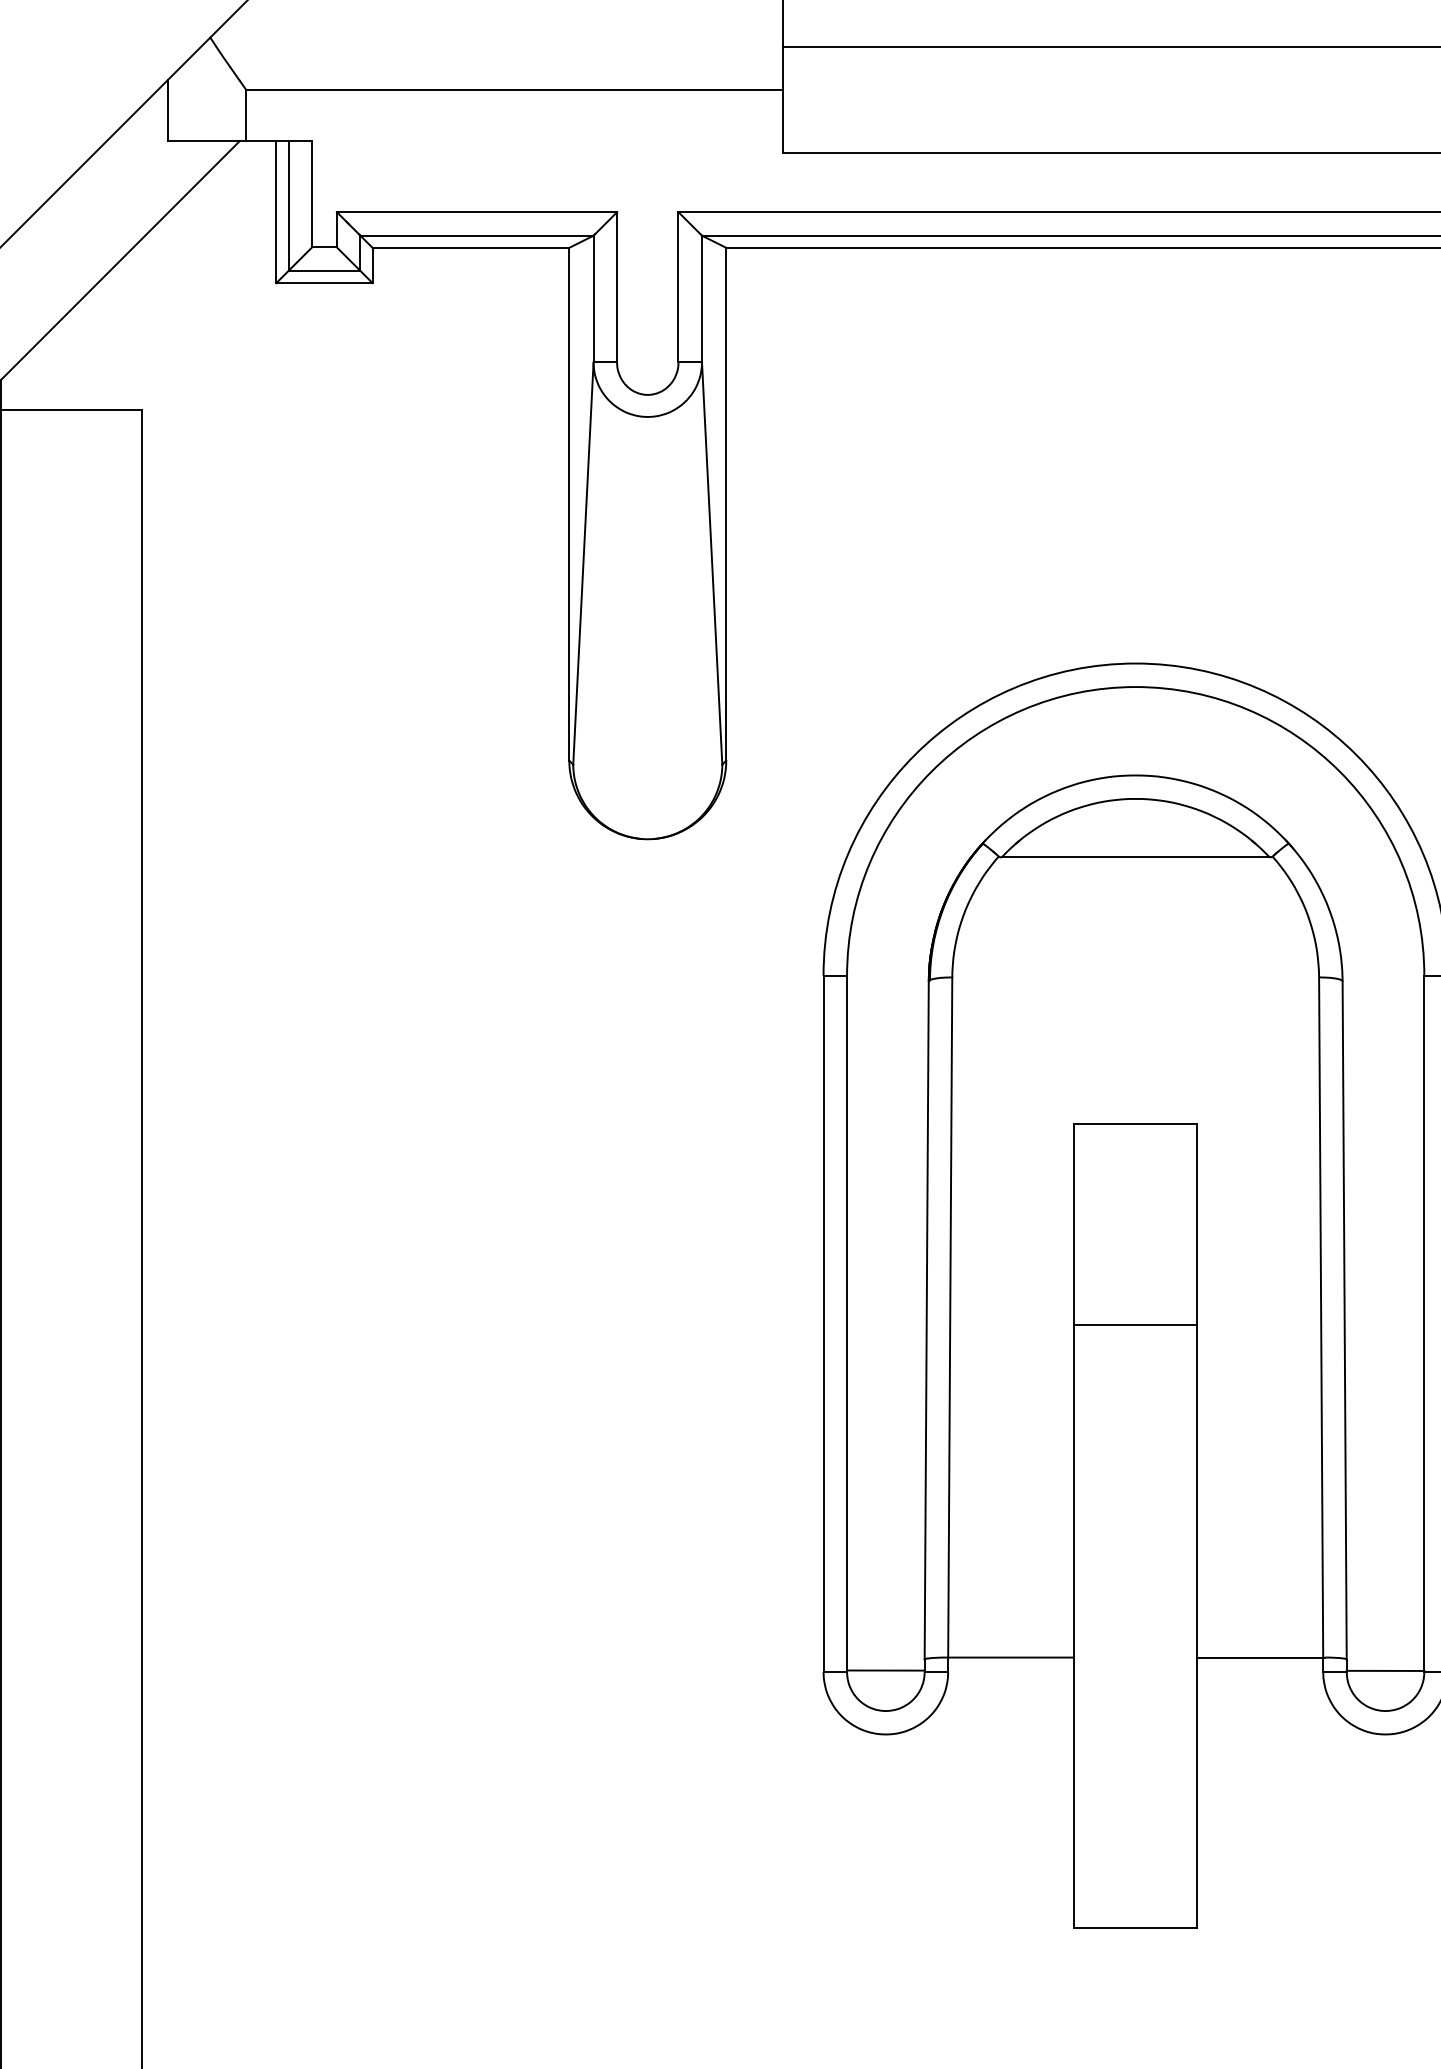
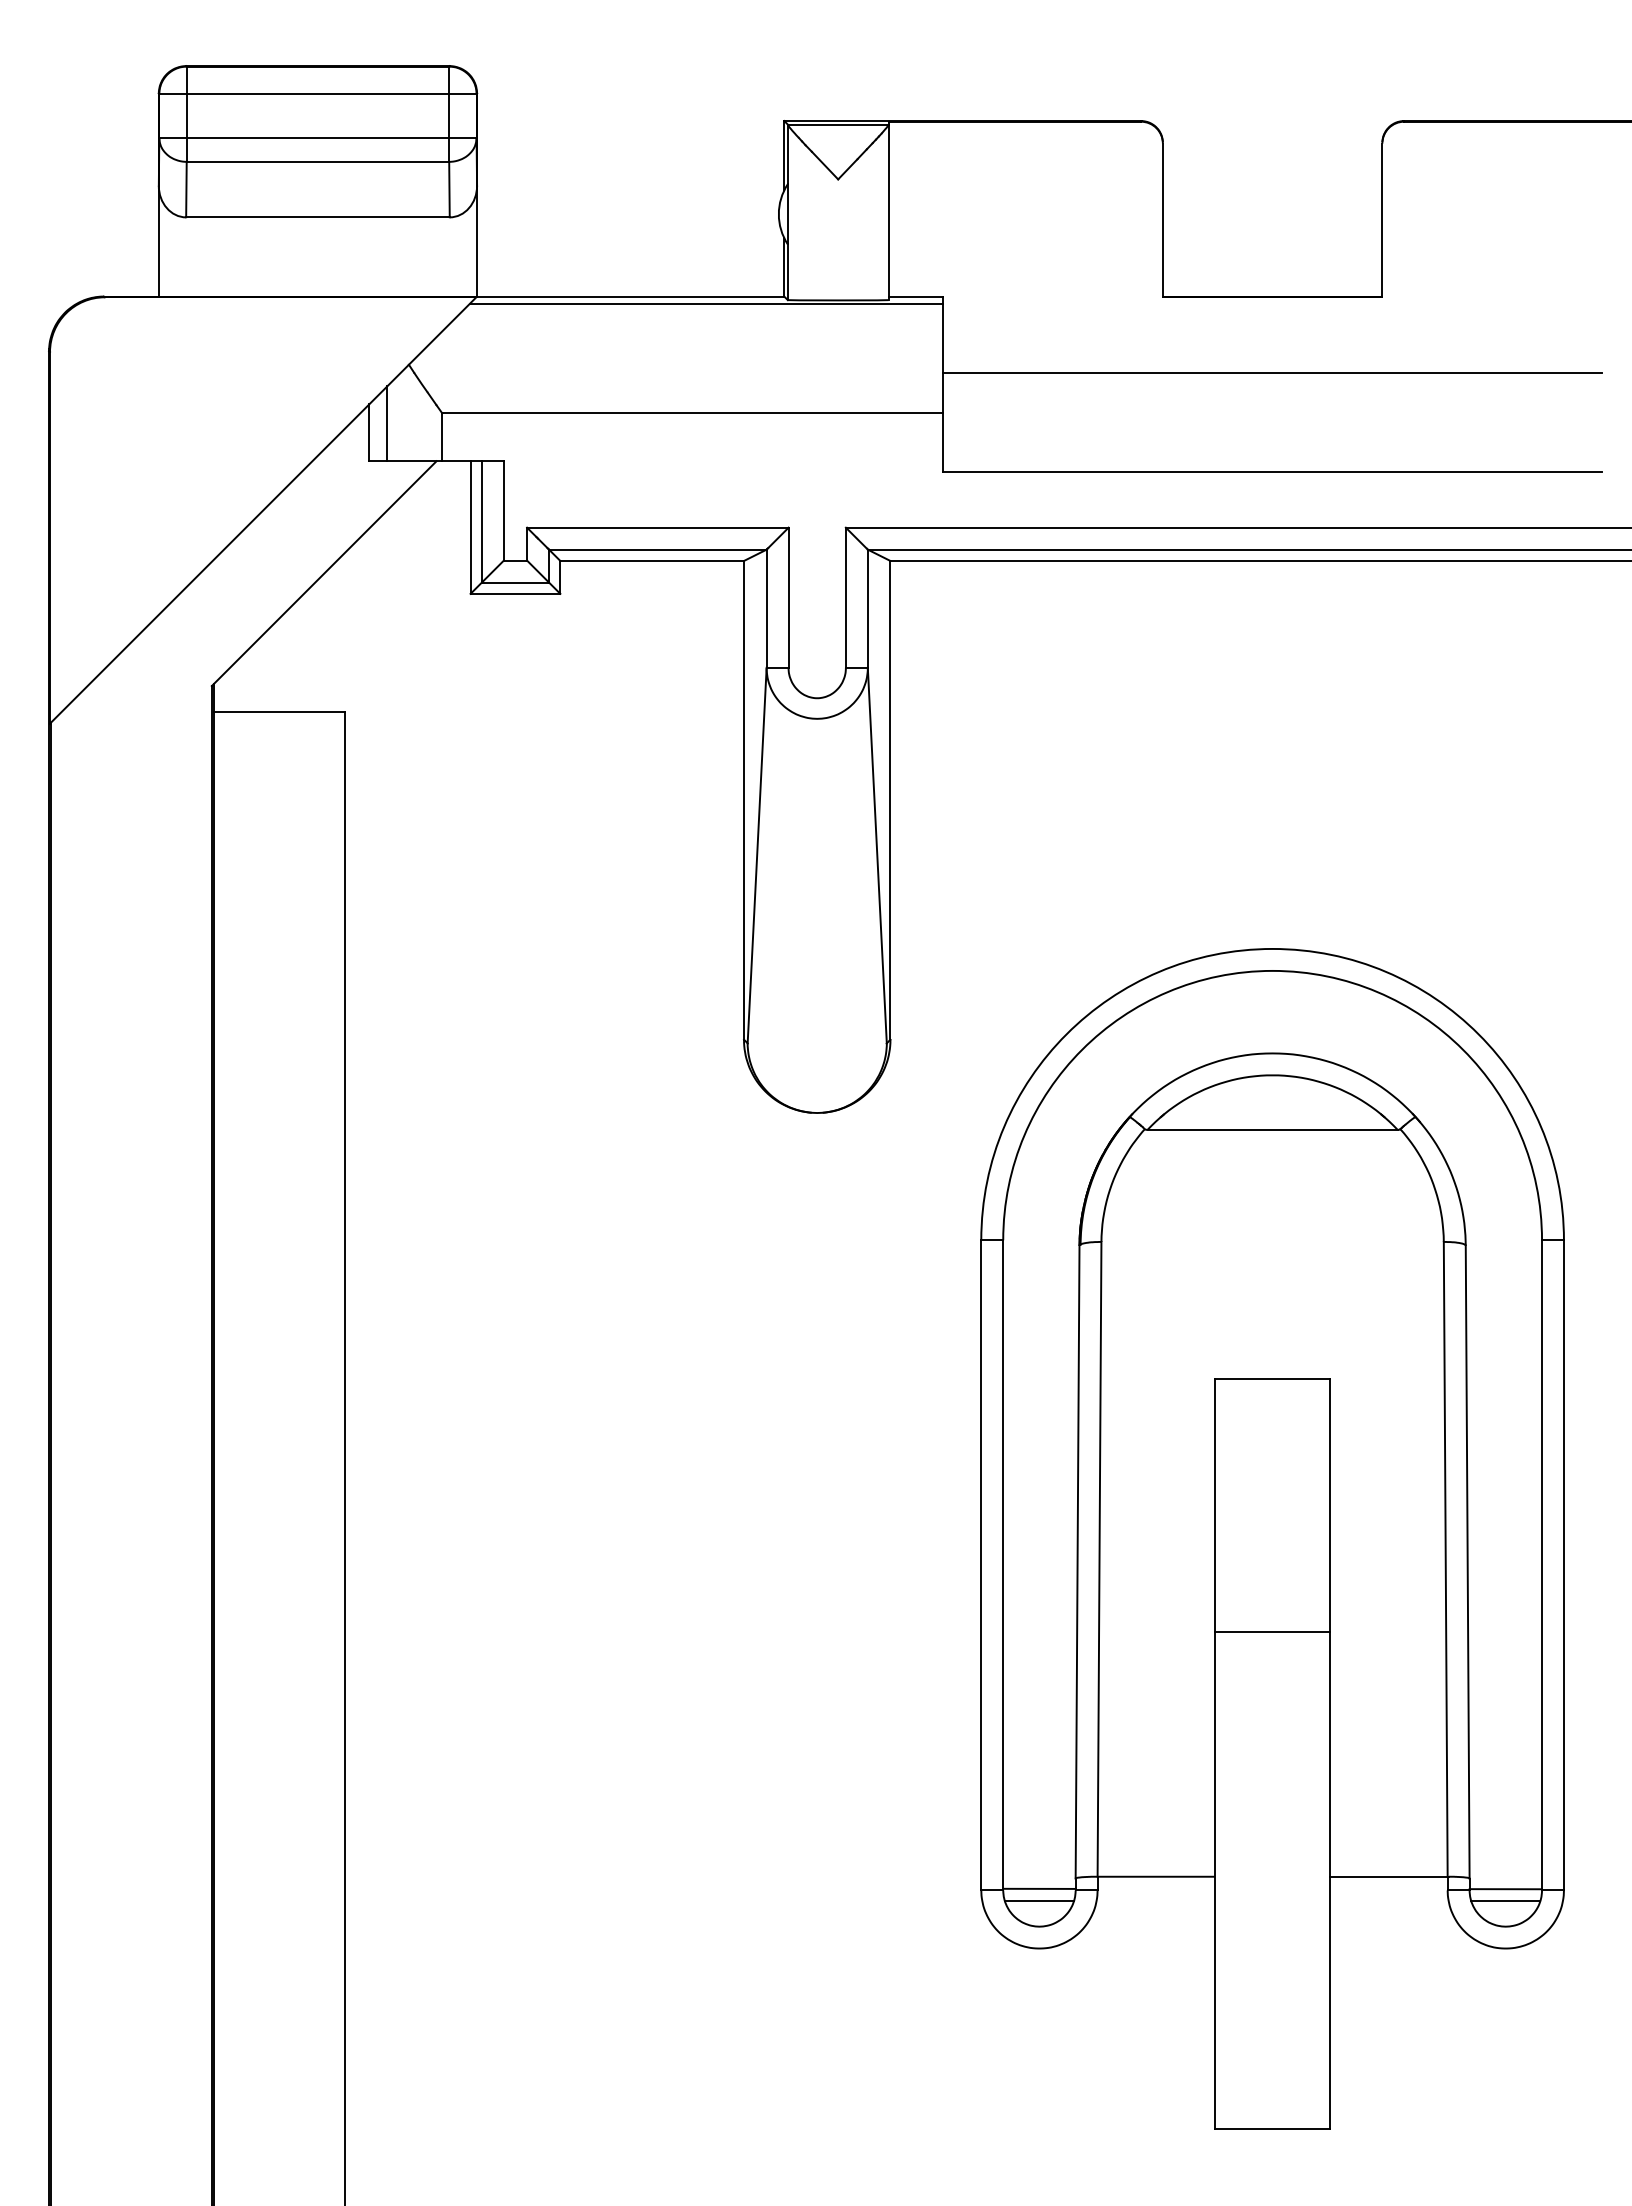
line: (187, 100) -> (387, 423), added
line: (1135, 1325) -> (1272, 1631), moved
line: (884, 1684) -> (1038, 1901), added
line: (1385, 1684) -> (1505, 1901), added

